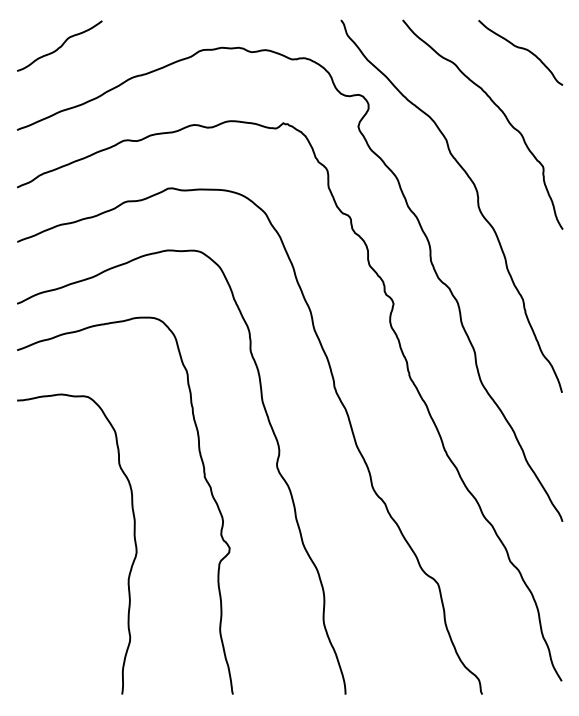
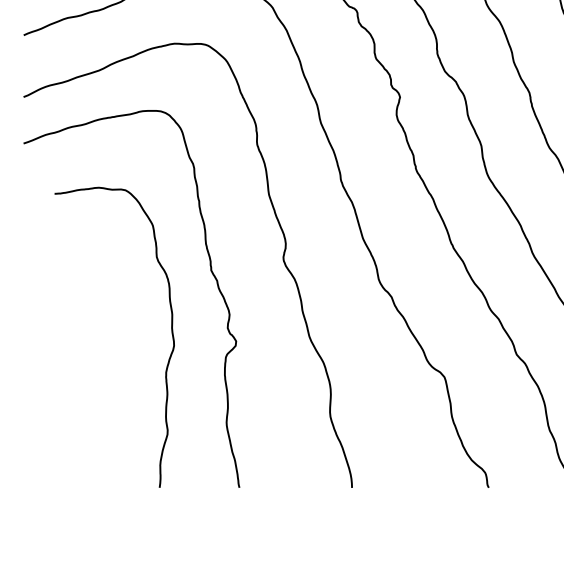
curve: (133, 537) -> (170, 330), moved

